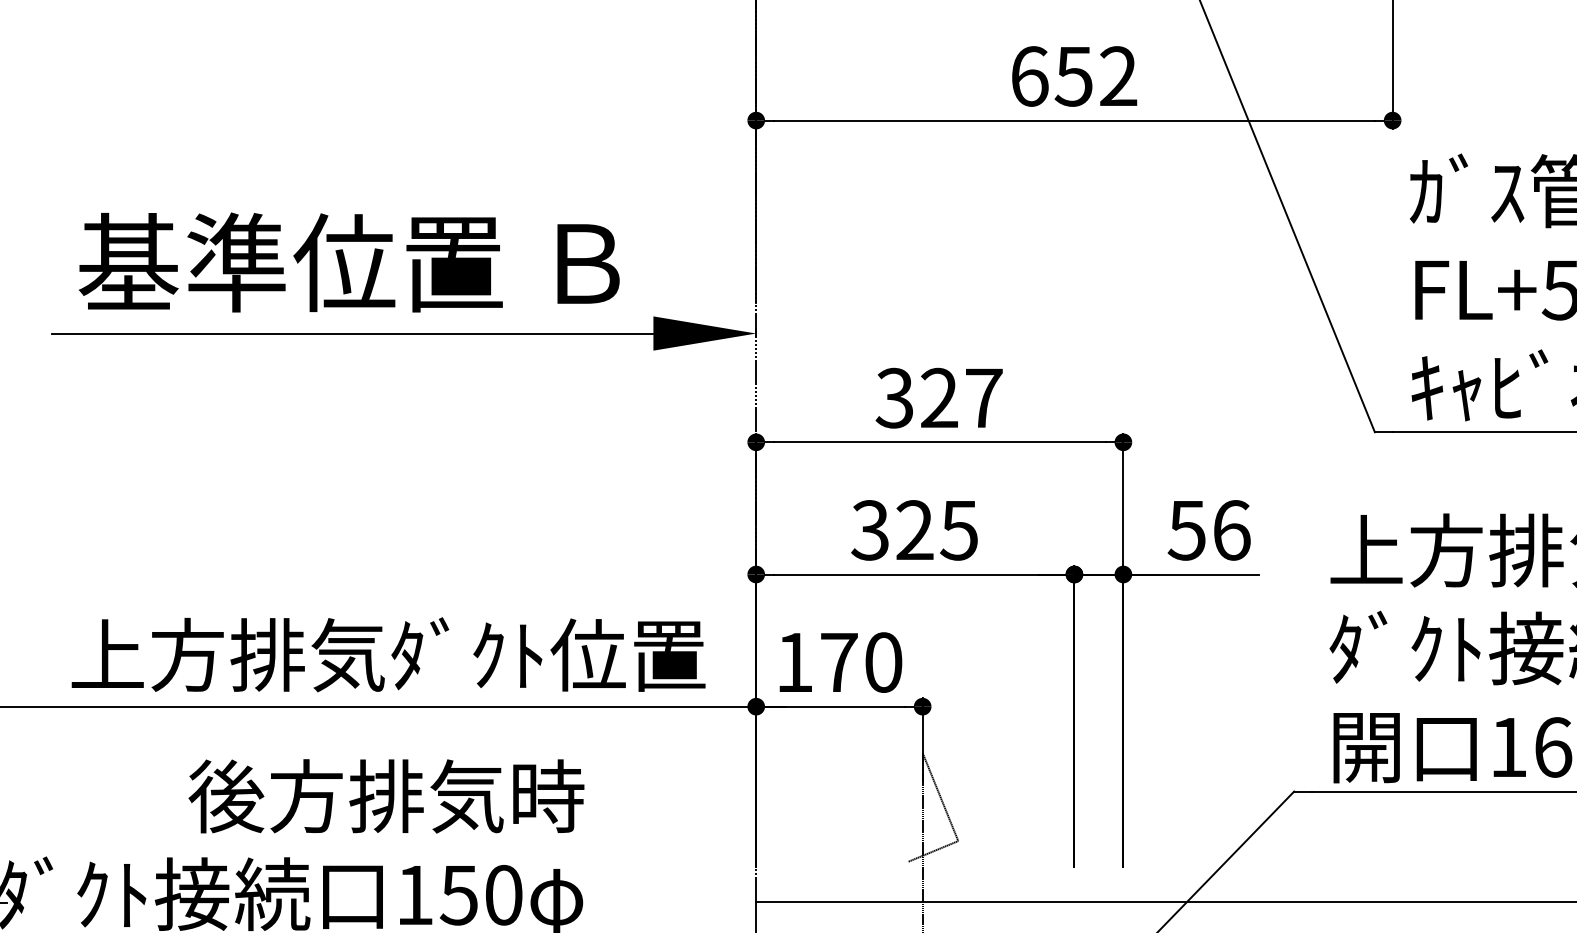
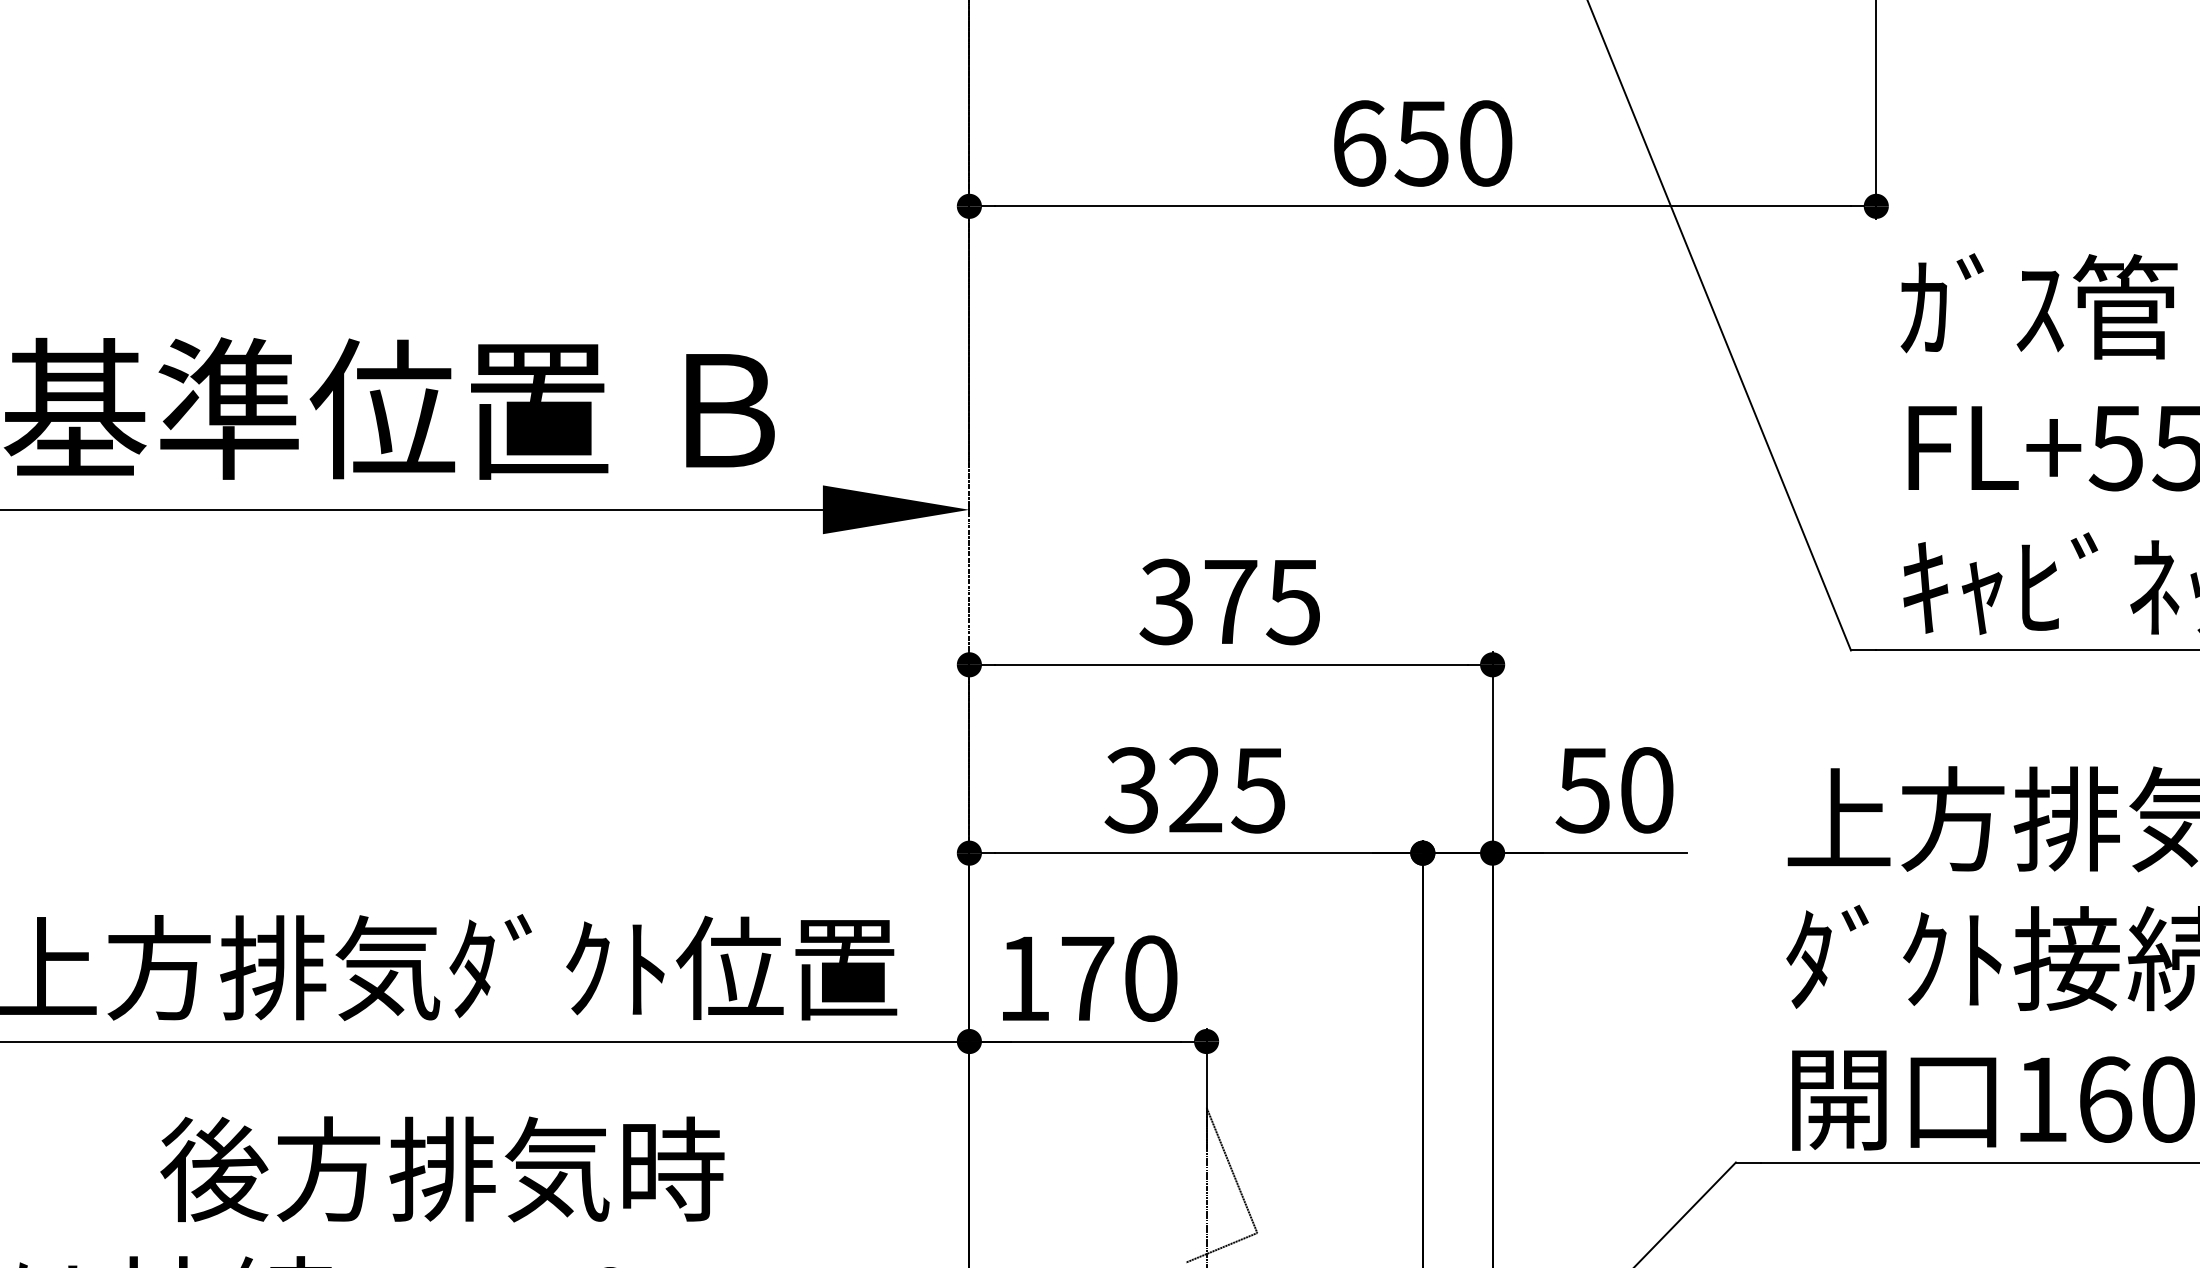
text: (1118, 76) -> (1485, 143), 652 -> 650
text: (961, 397) -> (1261, 600), 327 -> 375
text: (1231, 530) -> (1646, 790), 56 -> 50

